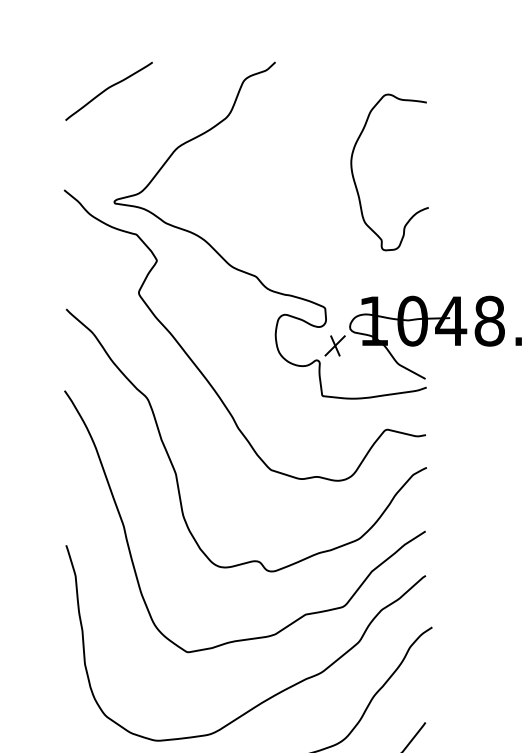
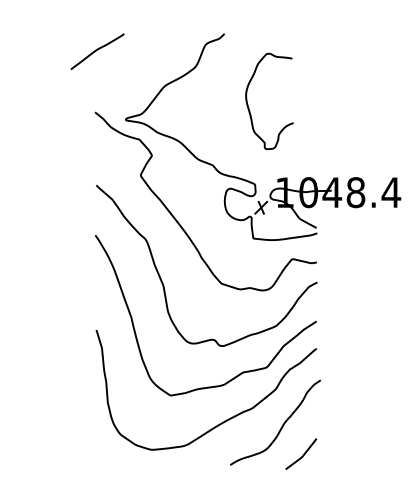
curve: (108, 89) -> (97, 50), moved
curve: (356, 182) -> (249, 107), moved

